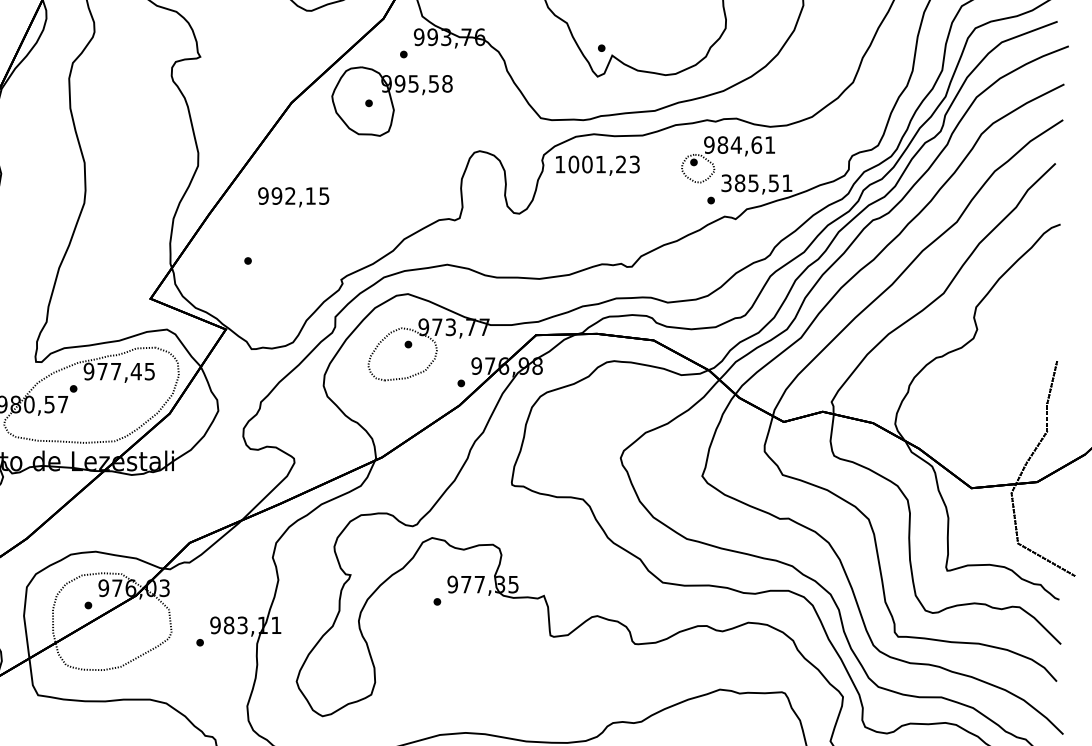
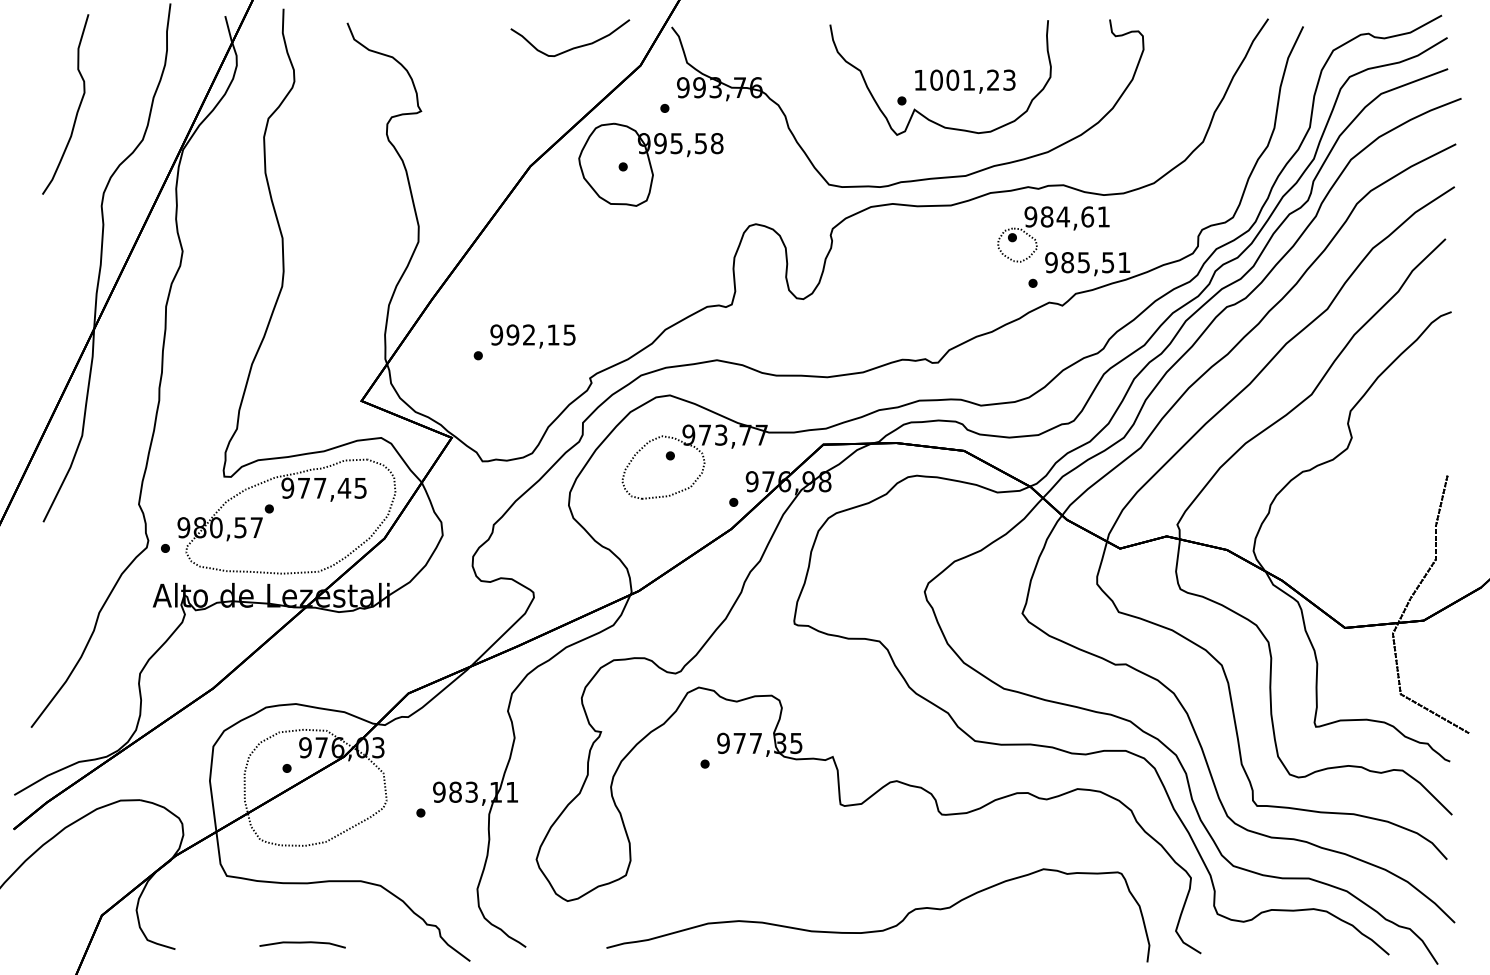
text: (597, 165) -> (965, 81), moved
text: (726, 183) -> (1051, 262), 385,51 -> 985,51
text: (293, 197) -> (532, 336), moved

